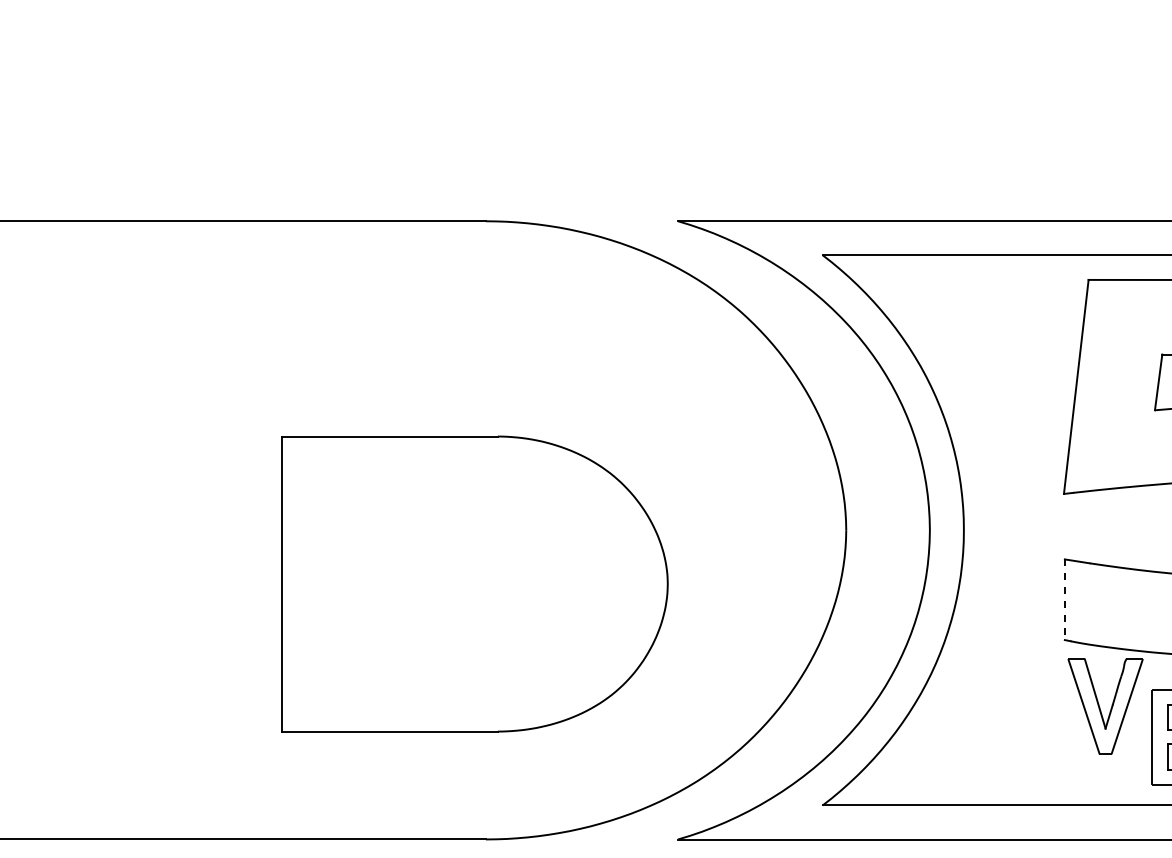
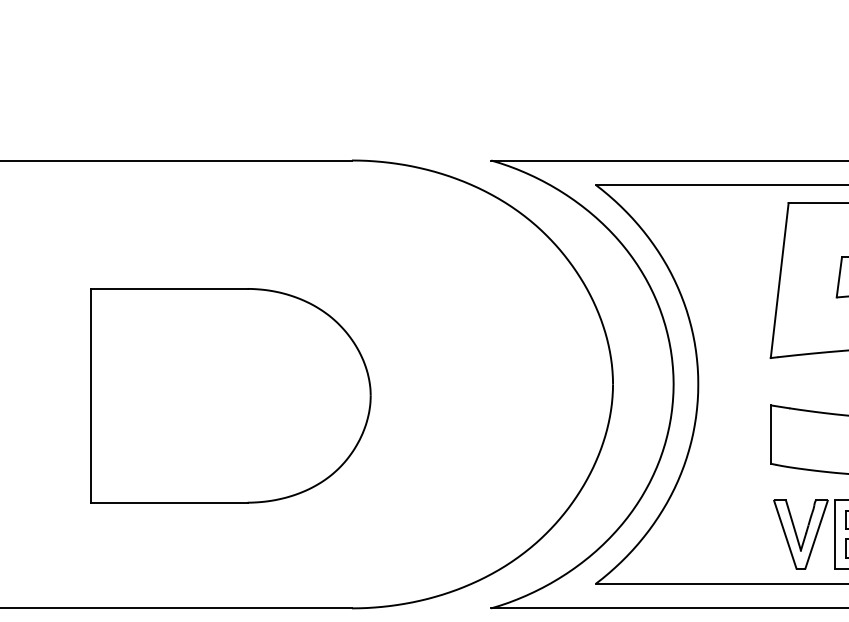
part: (474, 583) -> (230, 395), moved
line: (1064, 600) -> (771, 435), dashed -> solid
part: (1105, 706) -> (800, 534), moved

